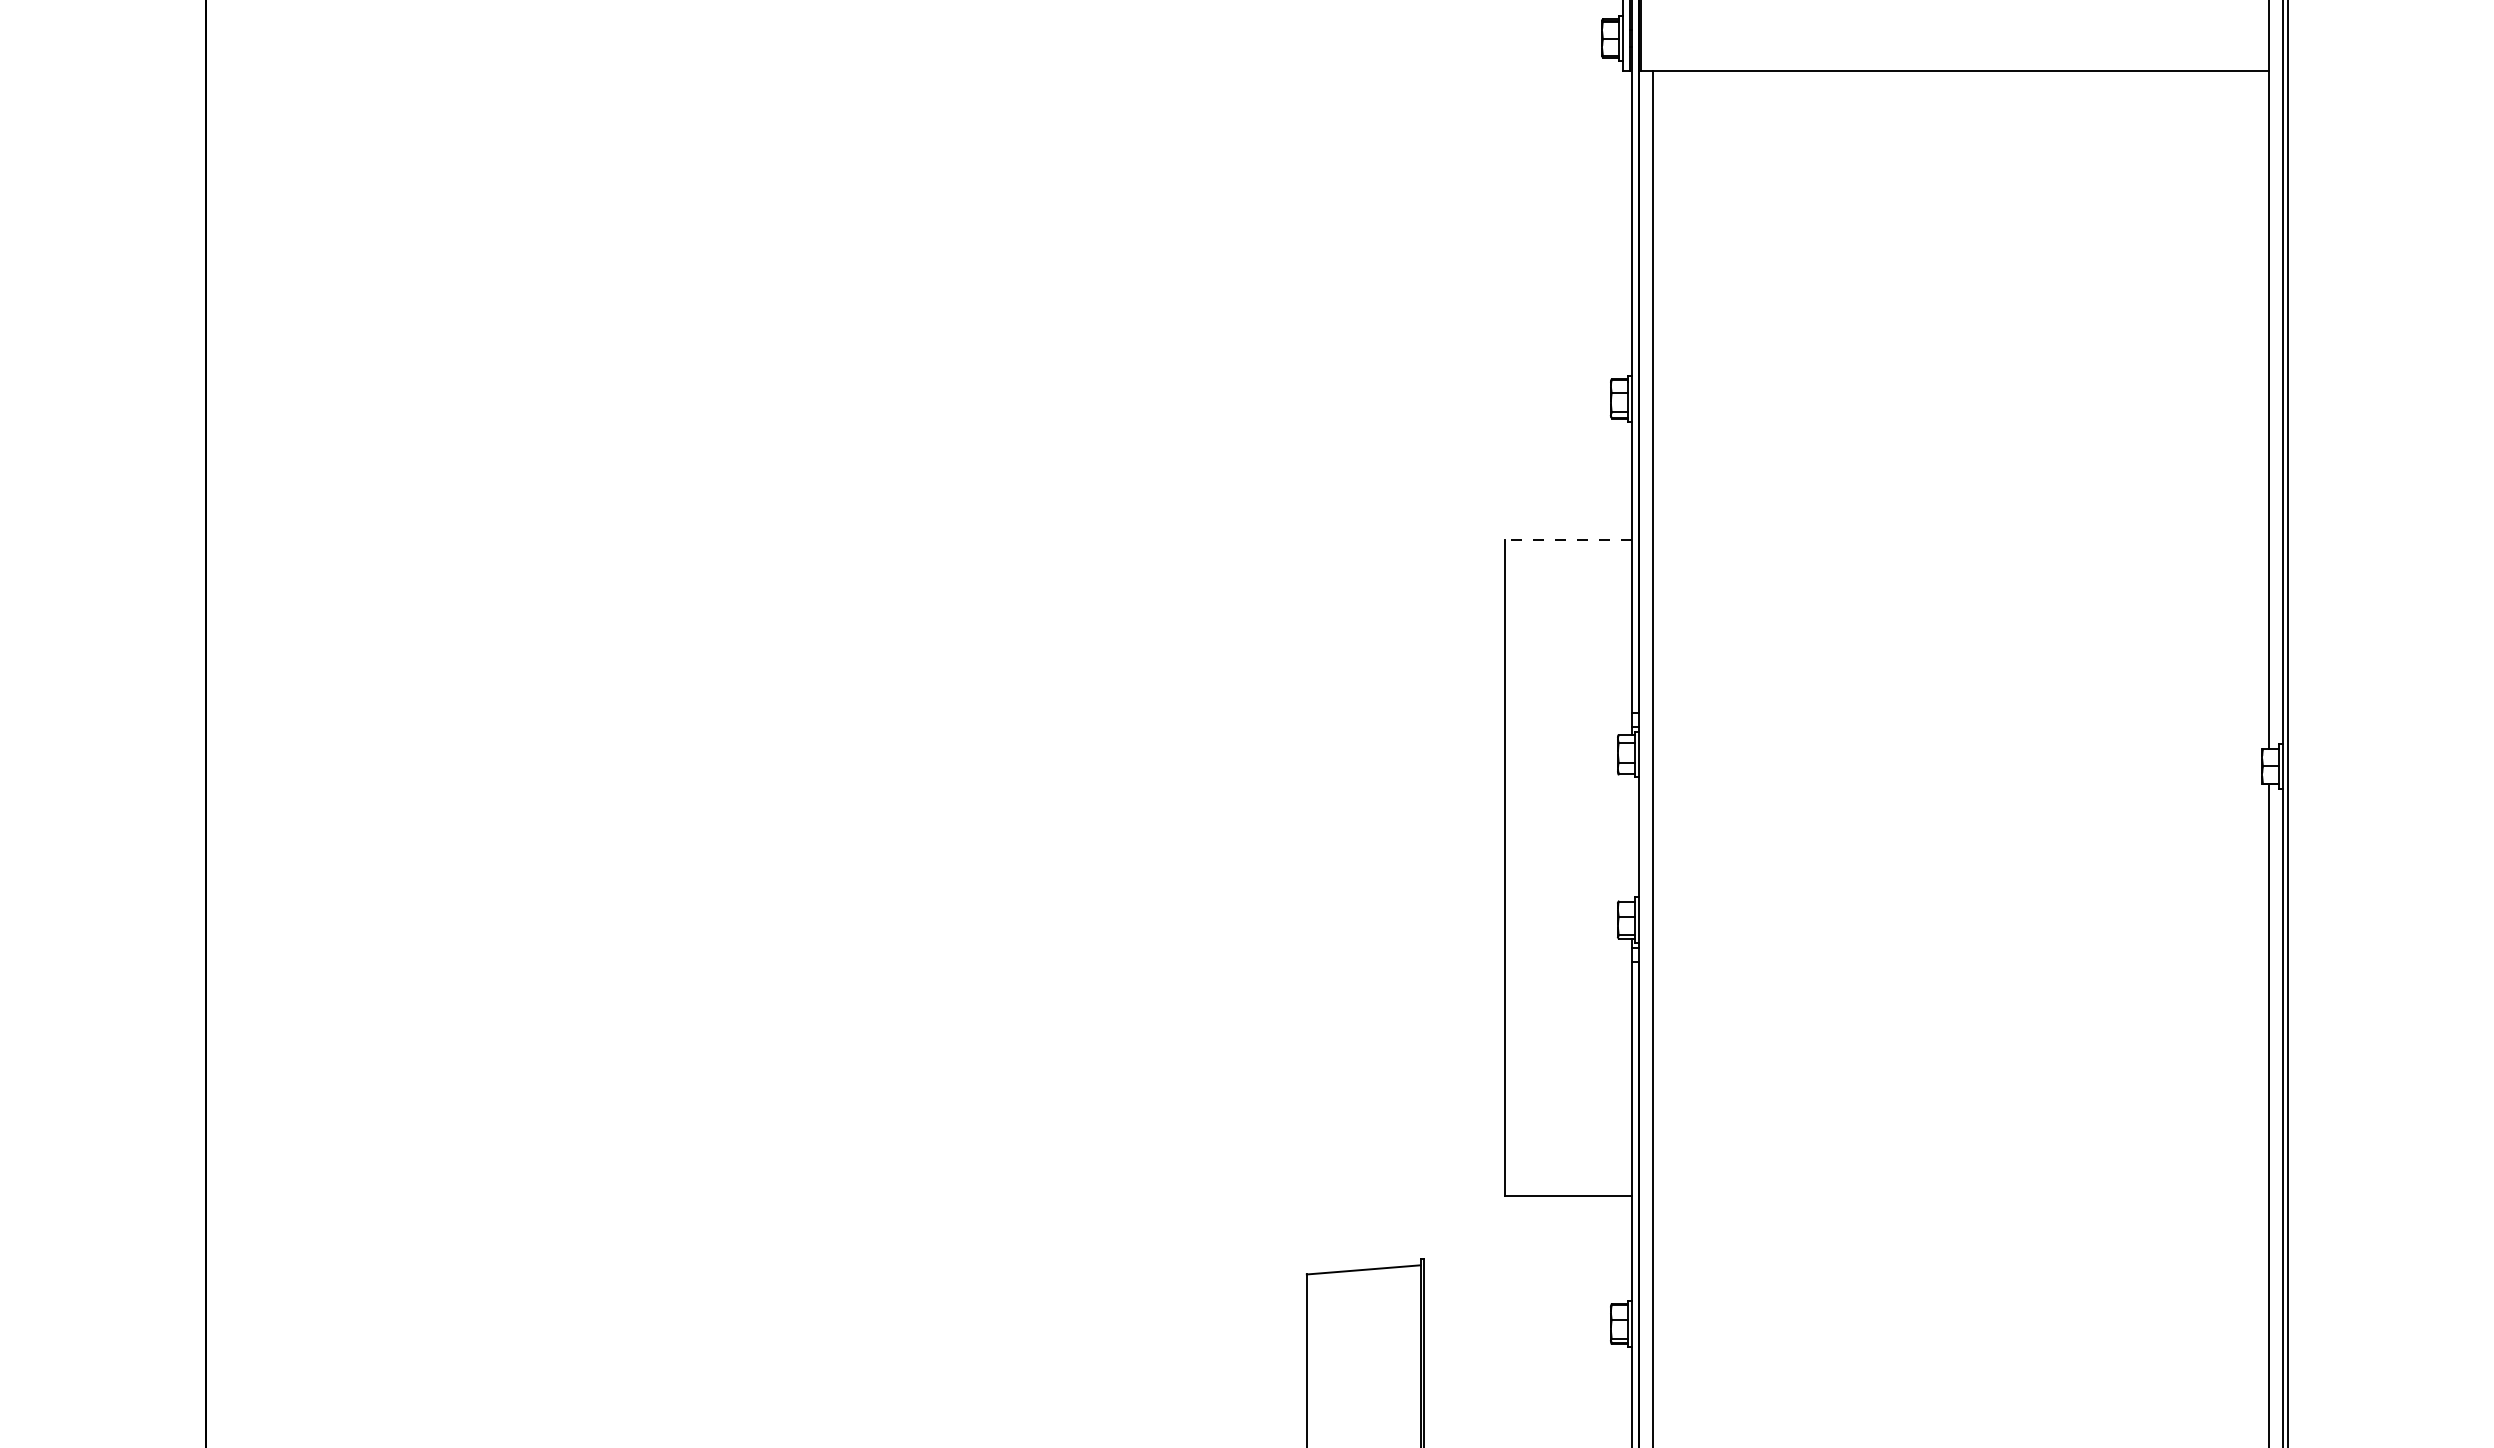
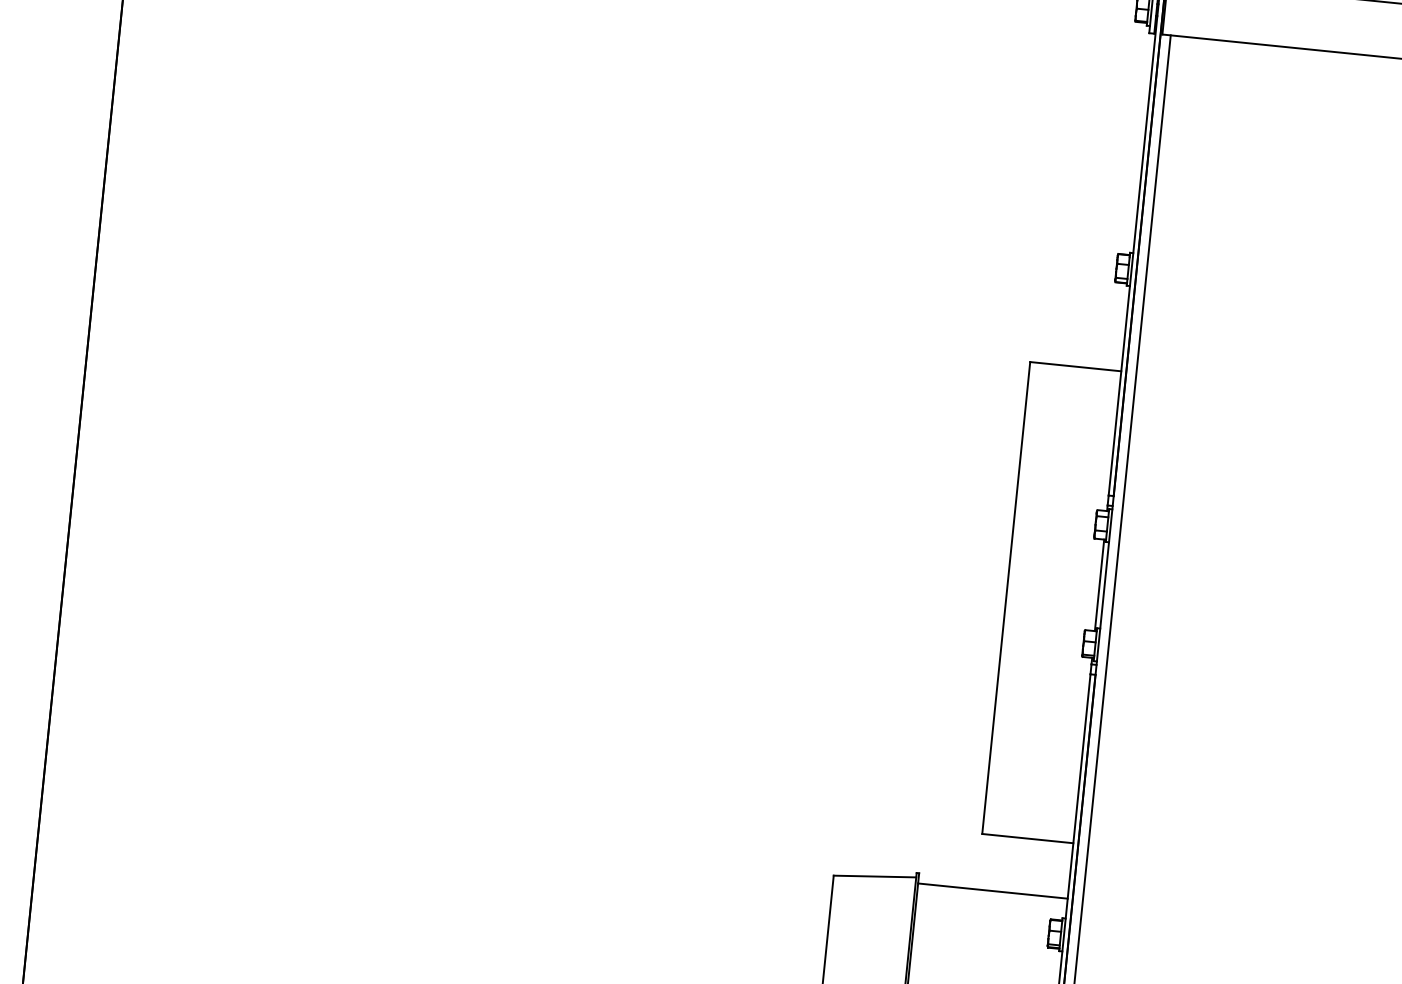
line: (1568, 540) -> (1075, 366), dashed -> solid
line: (1631, 837) -> (1099, 585), added
line: (1527, 1273) -> (992, 891), added

